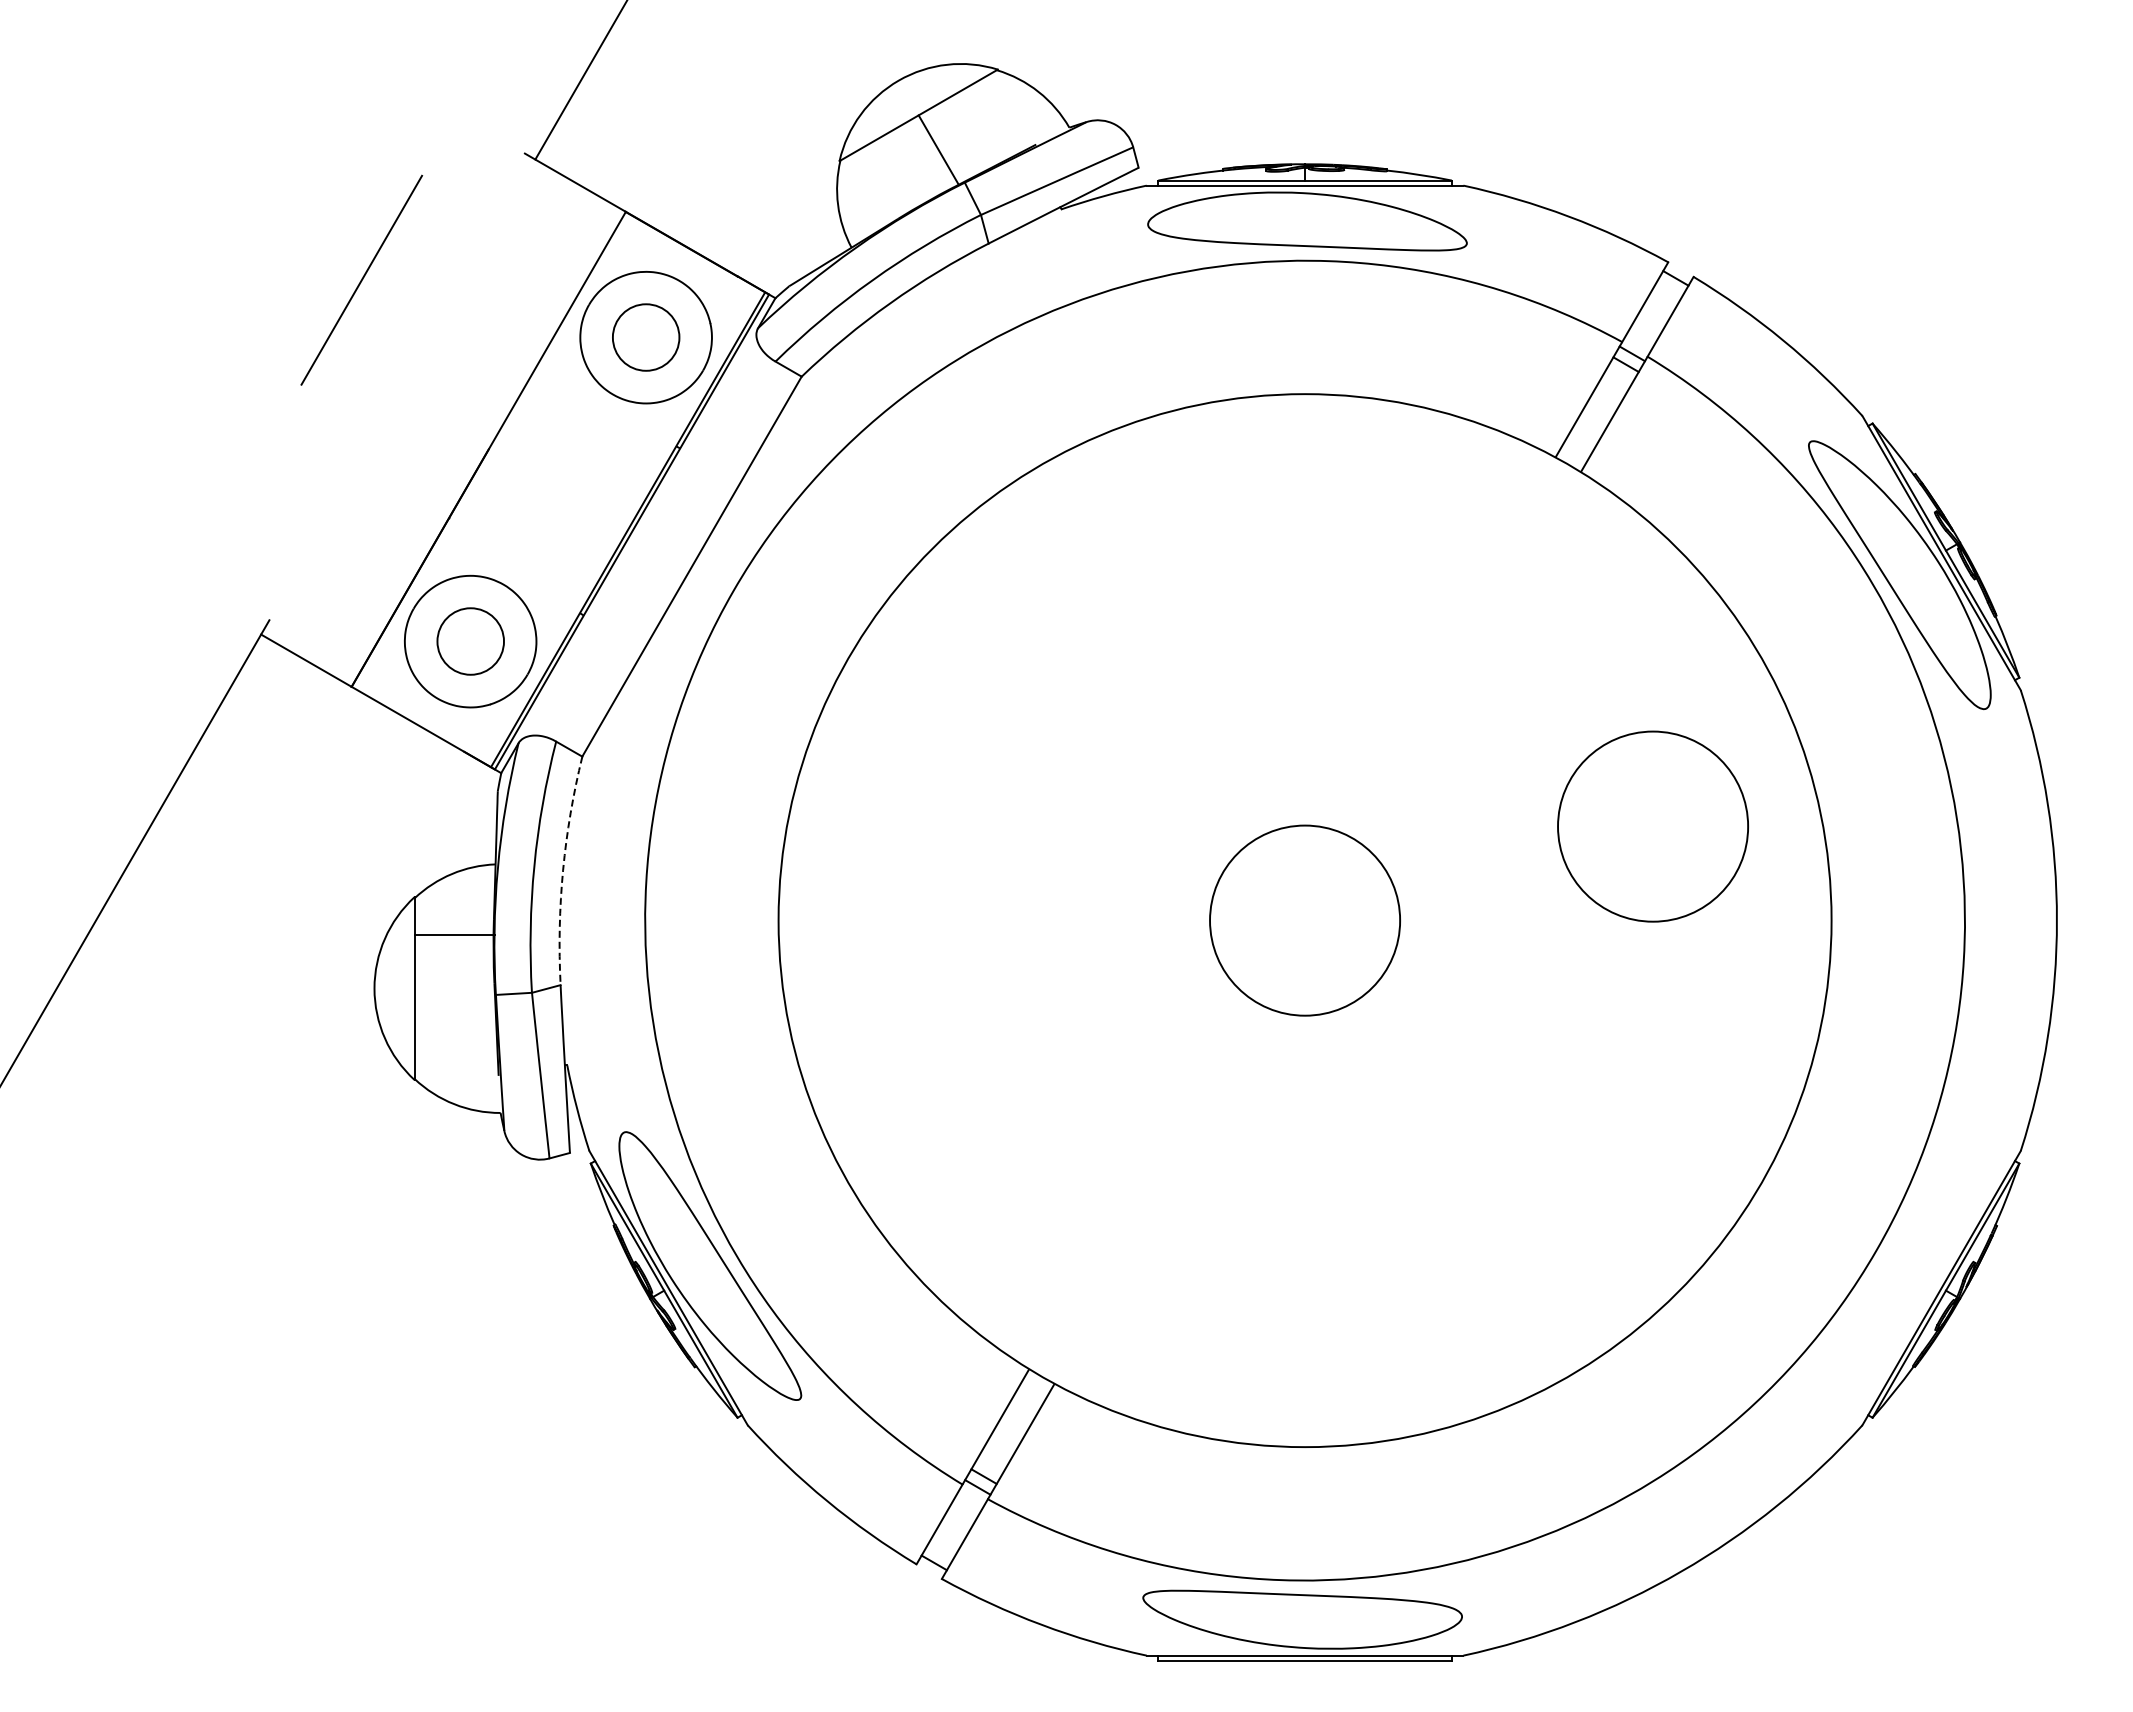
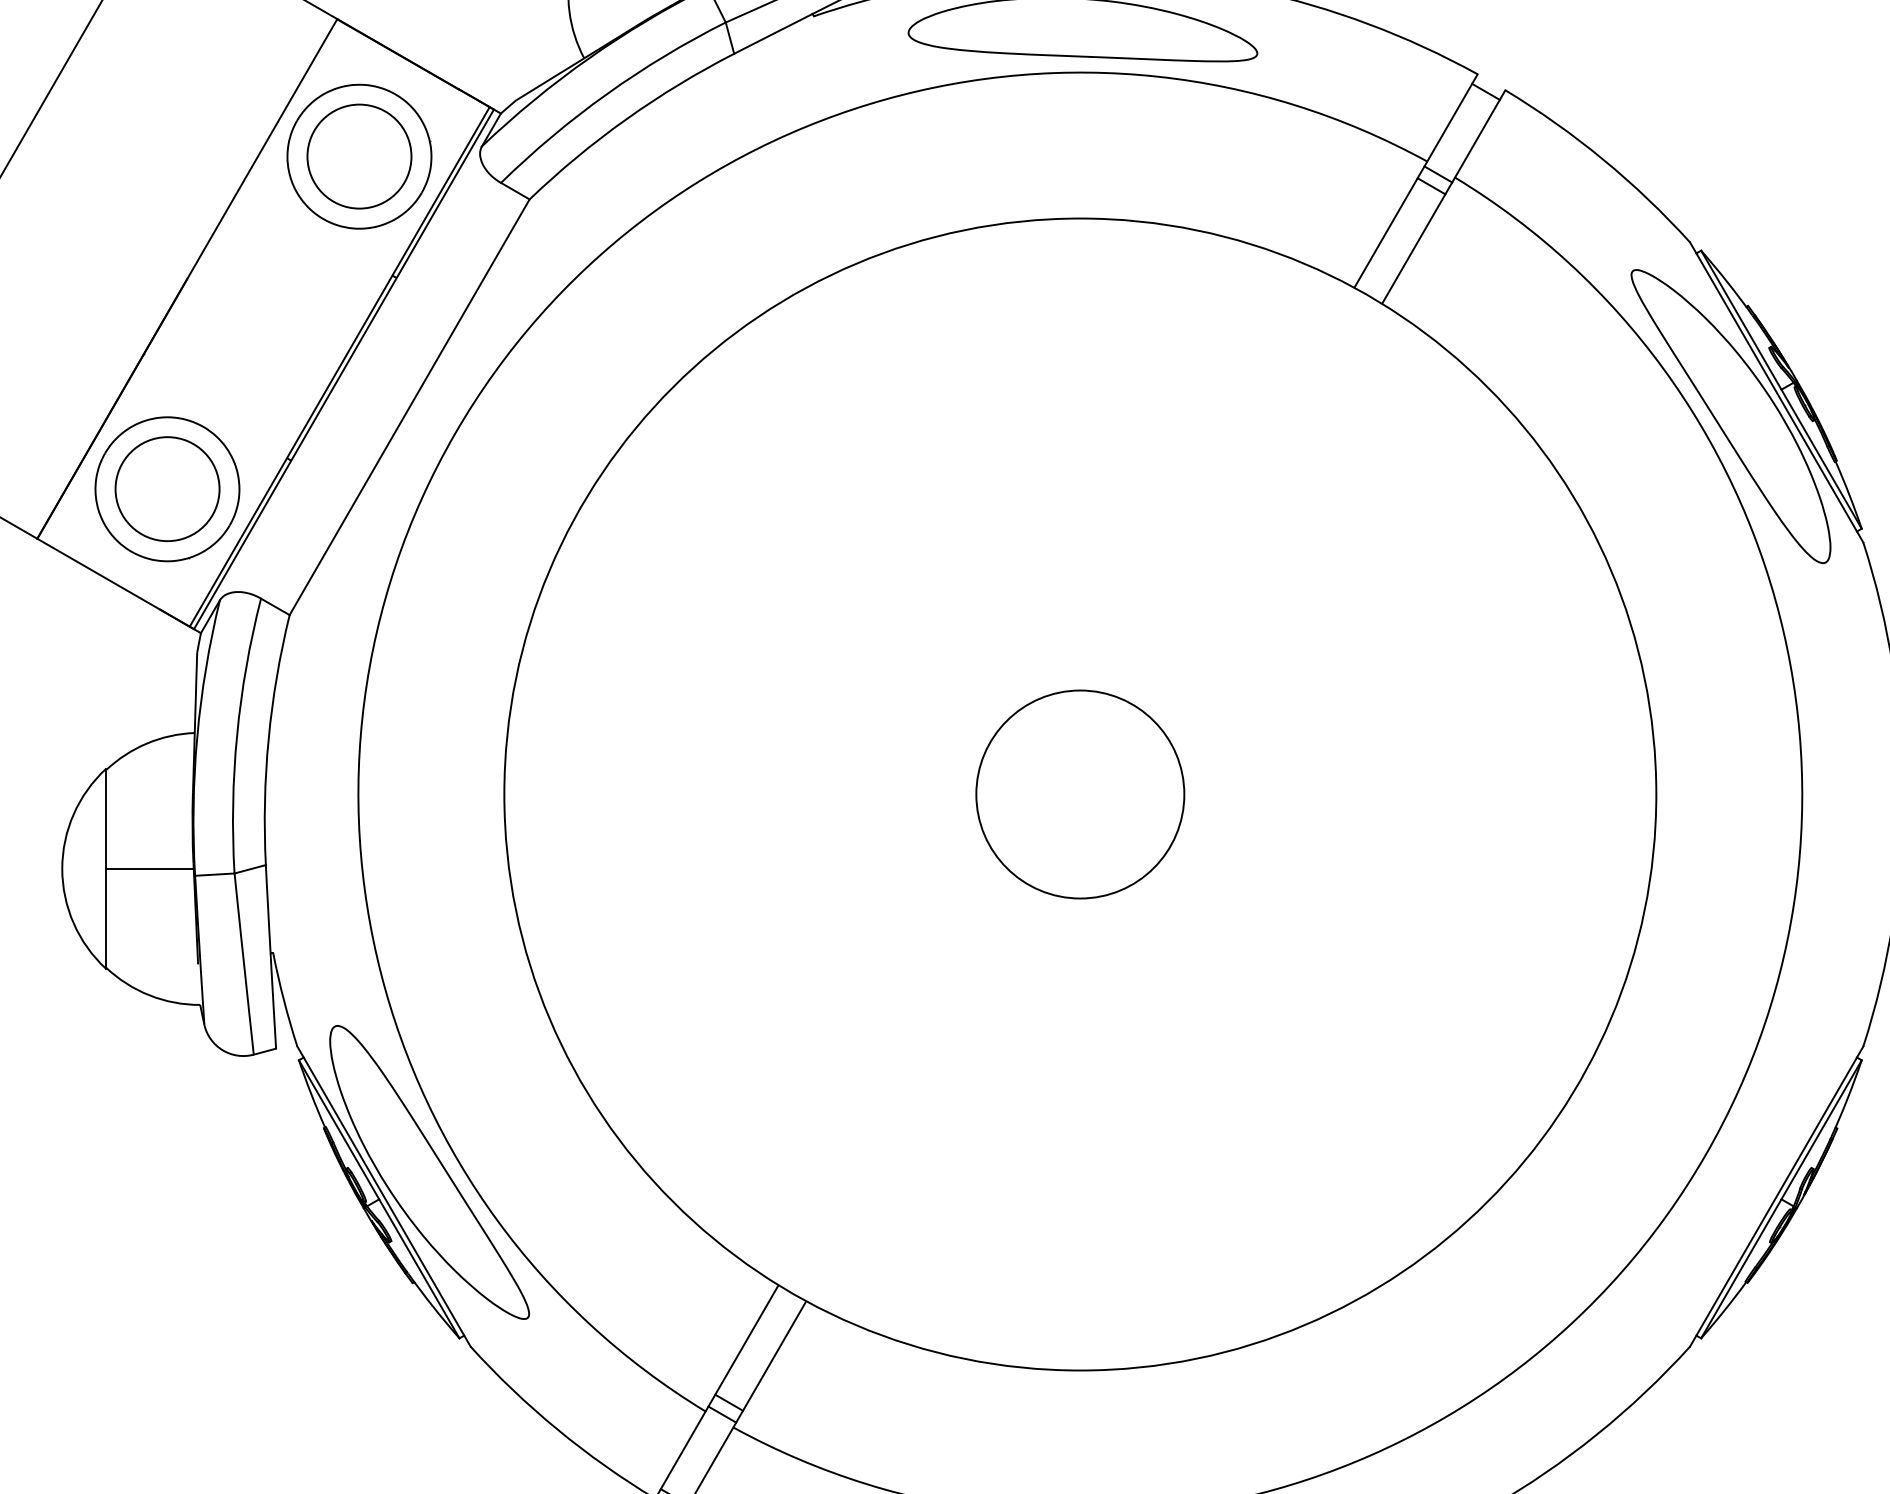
circle: (645, 337) -> (358, 156), size x1.43
circle: (470, 641) -> (167, 489), size x1.43
circle: (1652, 826) -> (1460, 691), removed
arc: (563, 870) -> (269, 739), dashed -> solid
line: (454, 934) -> (149, 868), moved

